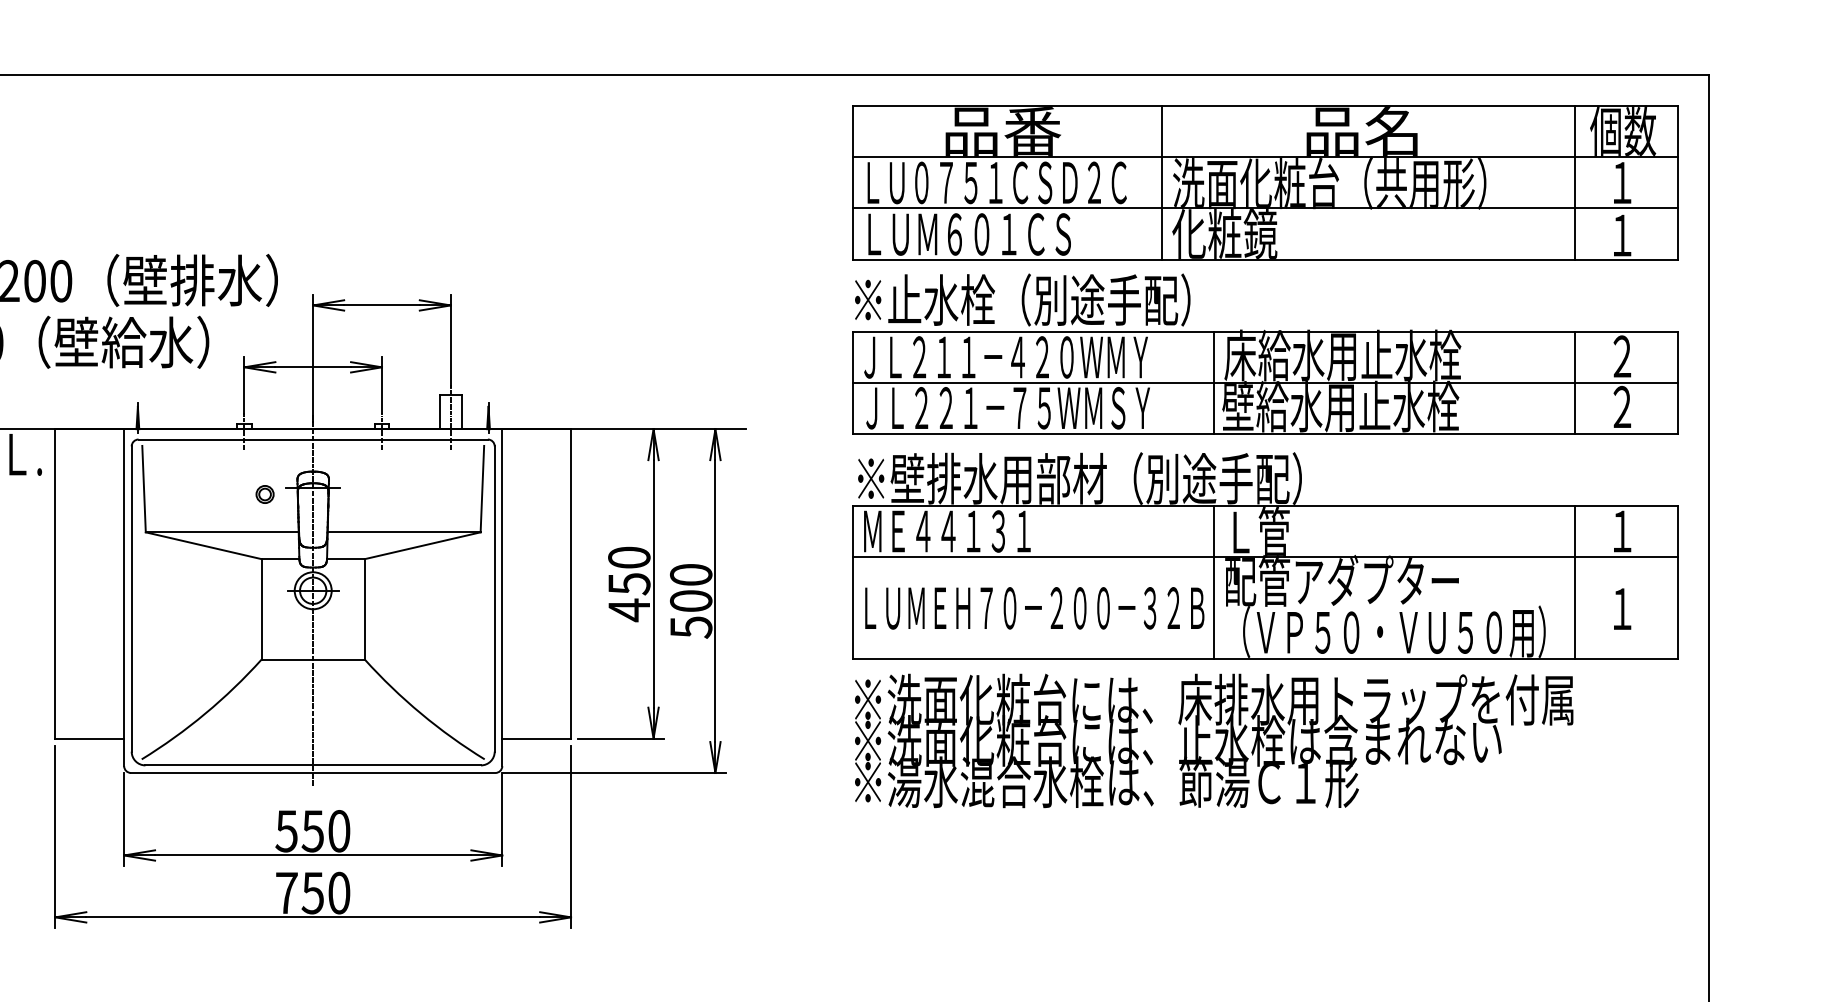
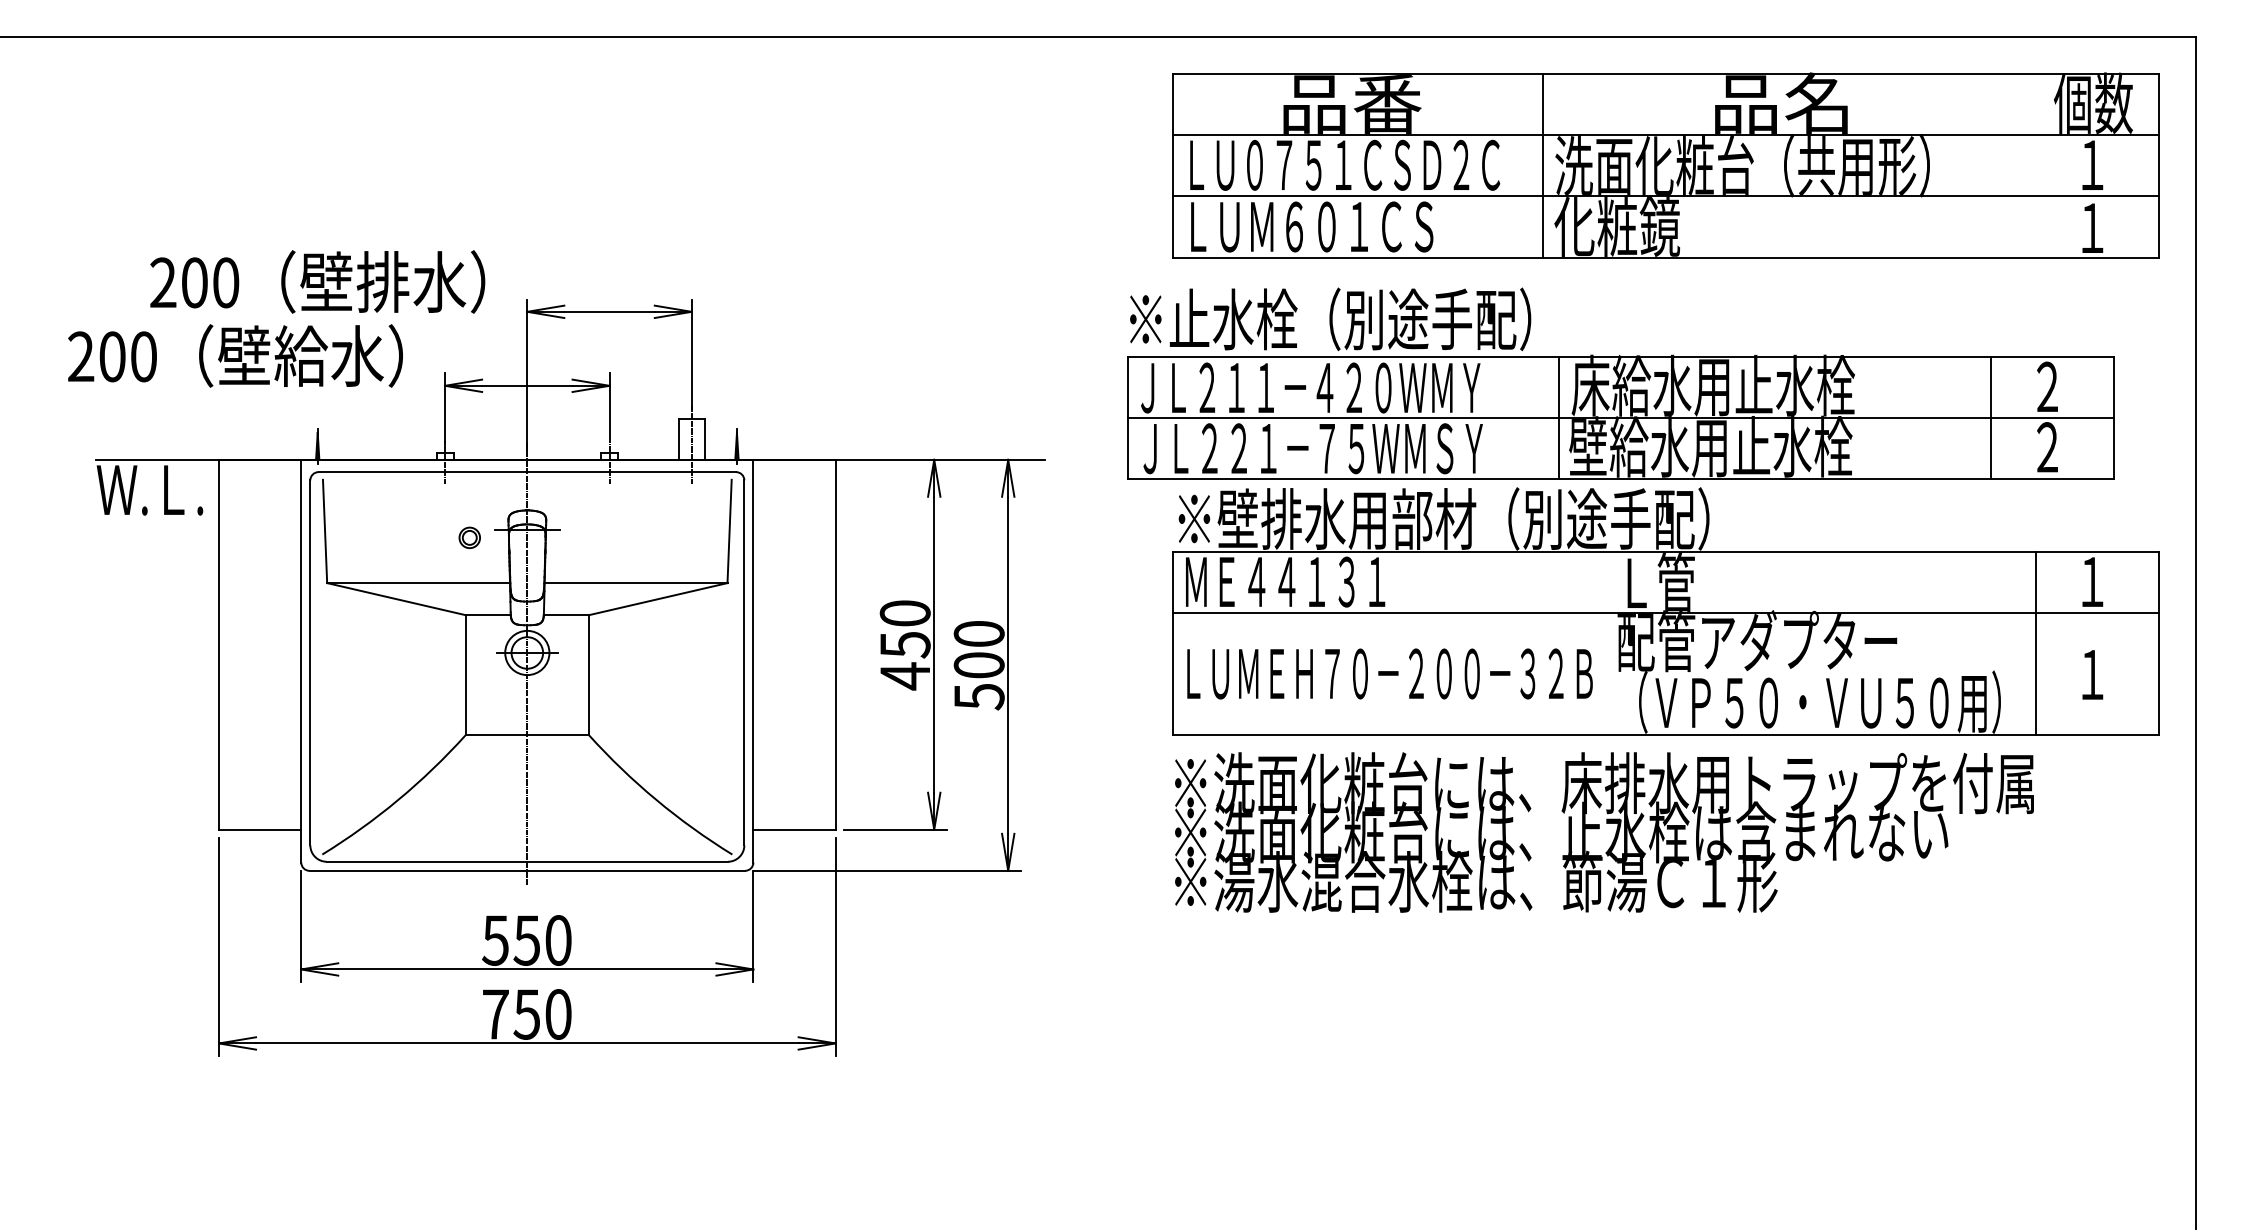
line: (1574, 183) -> (2035, 165), removed
part: (1265, 353) -> (1620, 383), moved
line: (1214, 582) -> (1604, 642), removed

